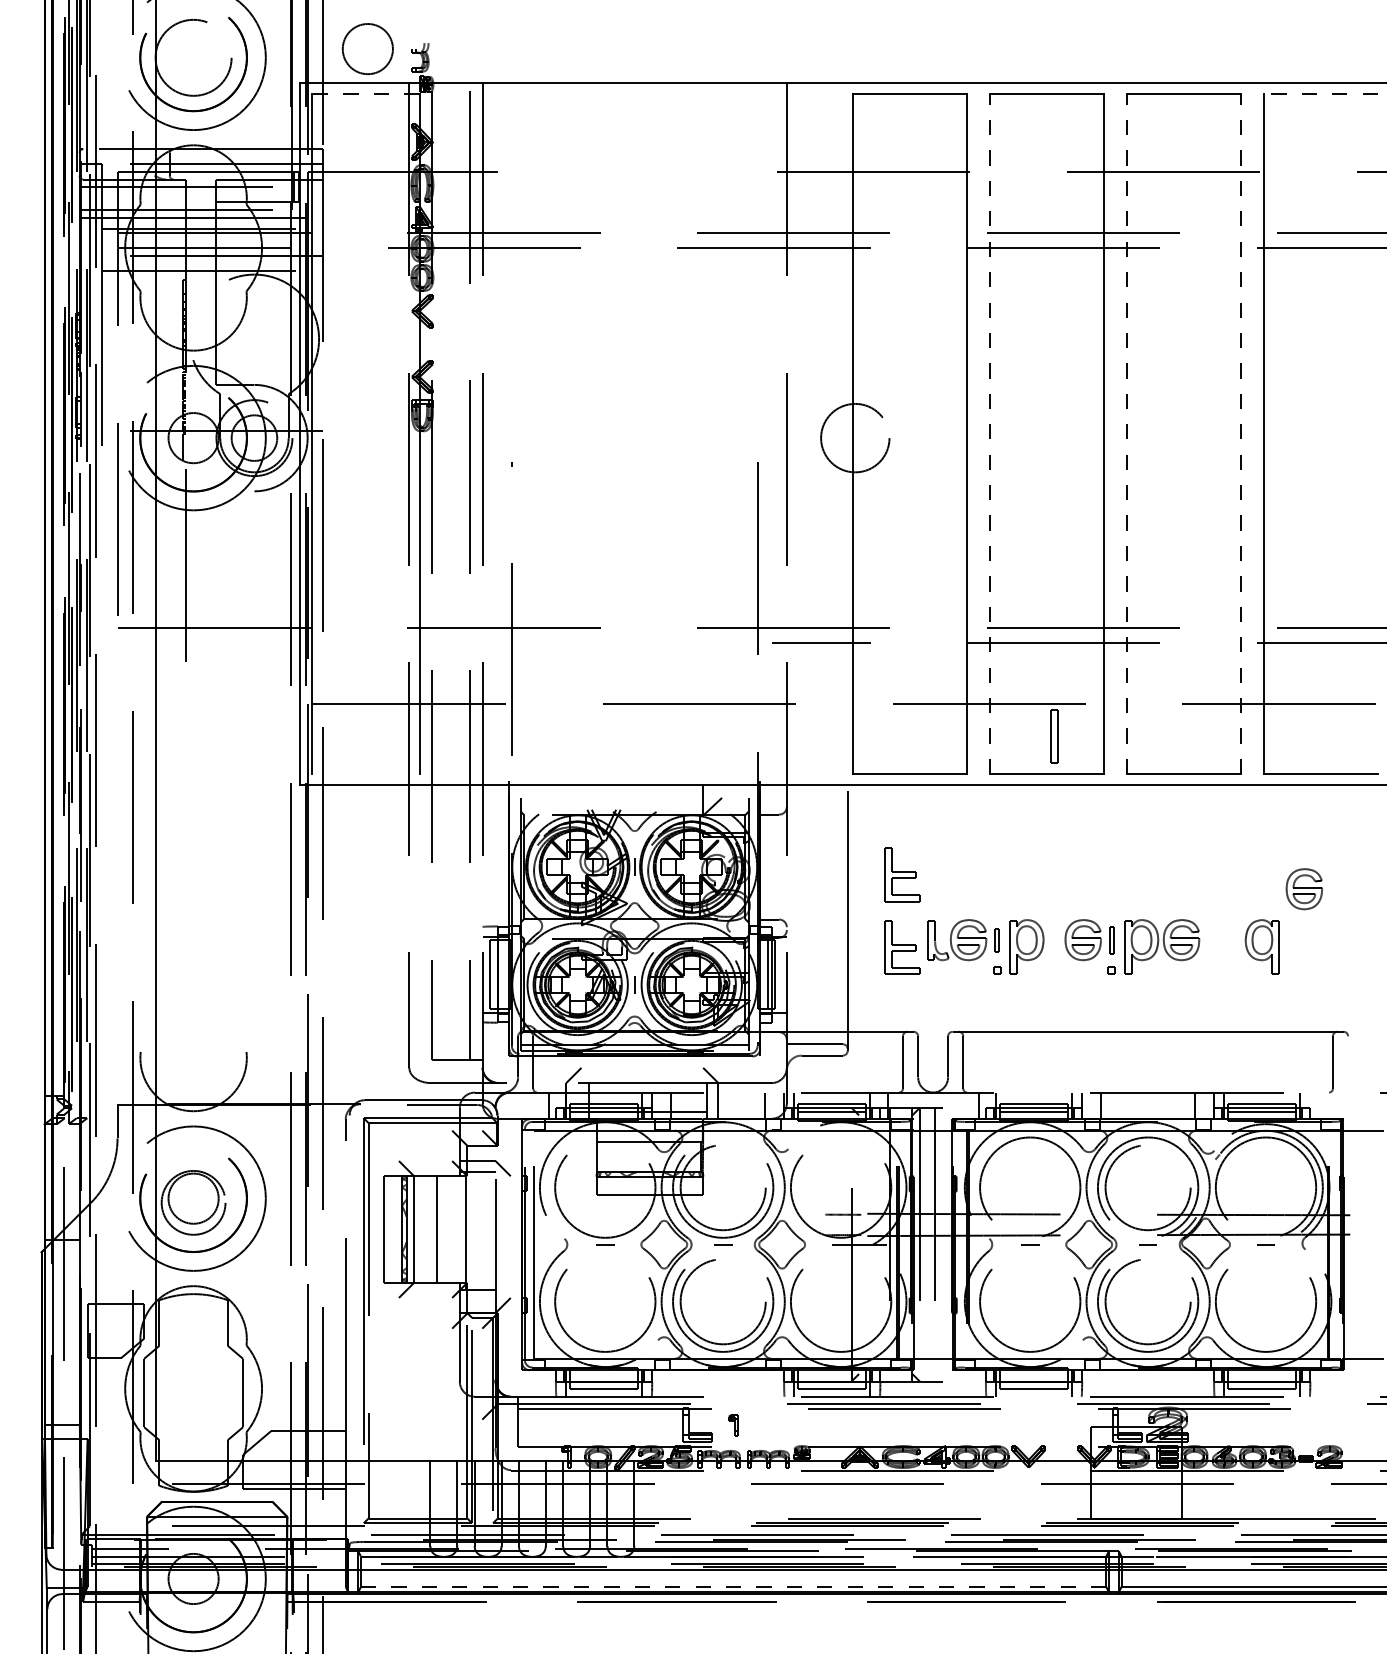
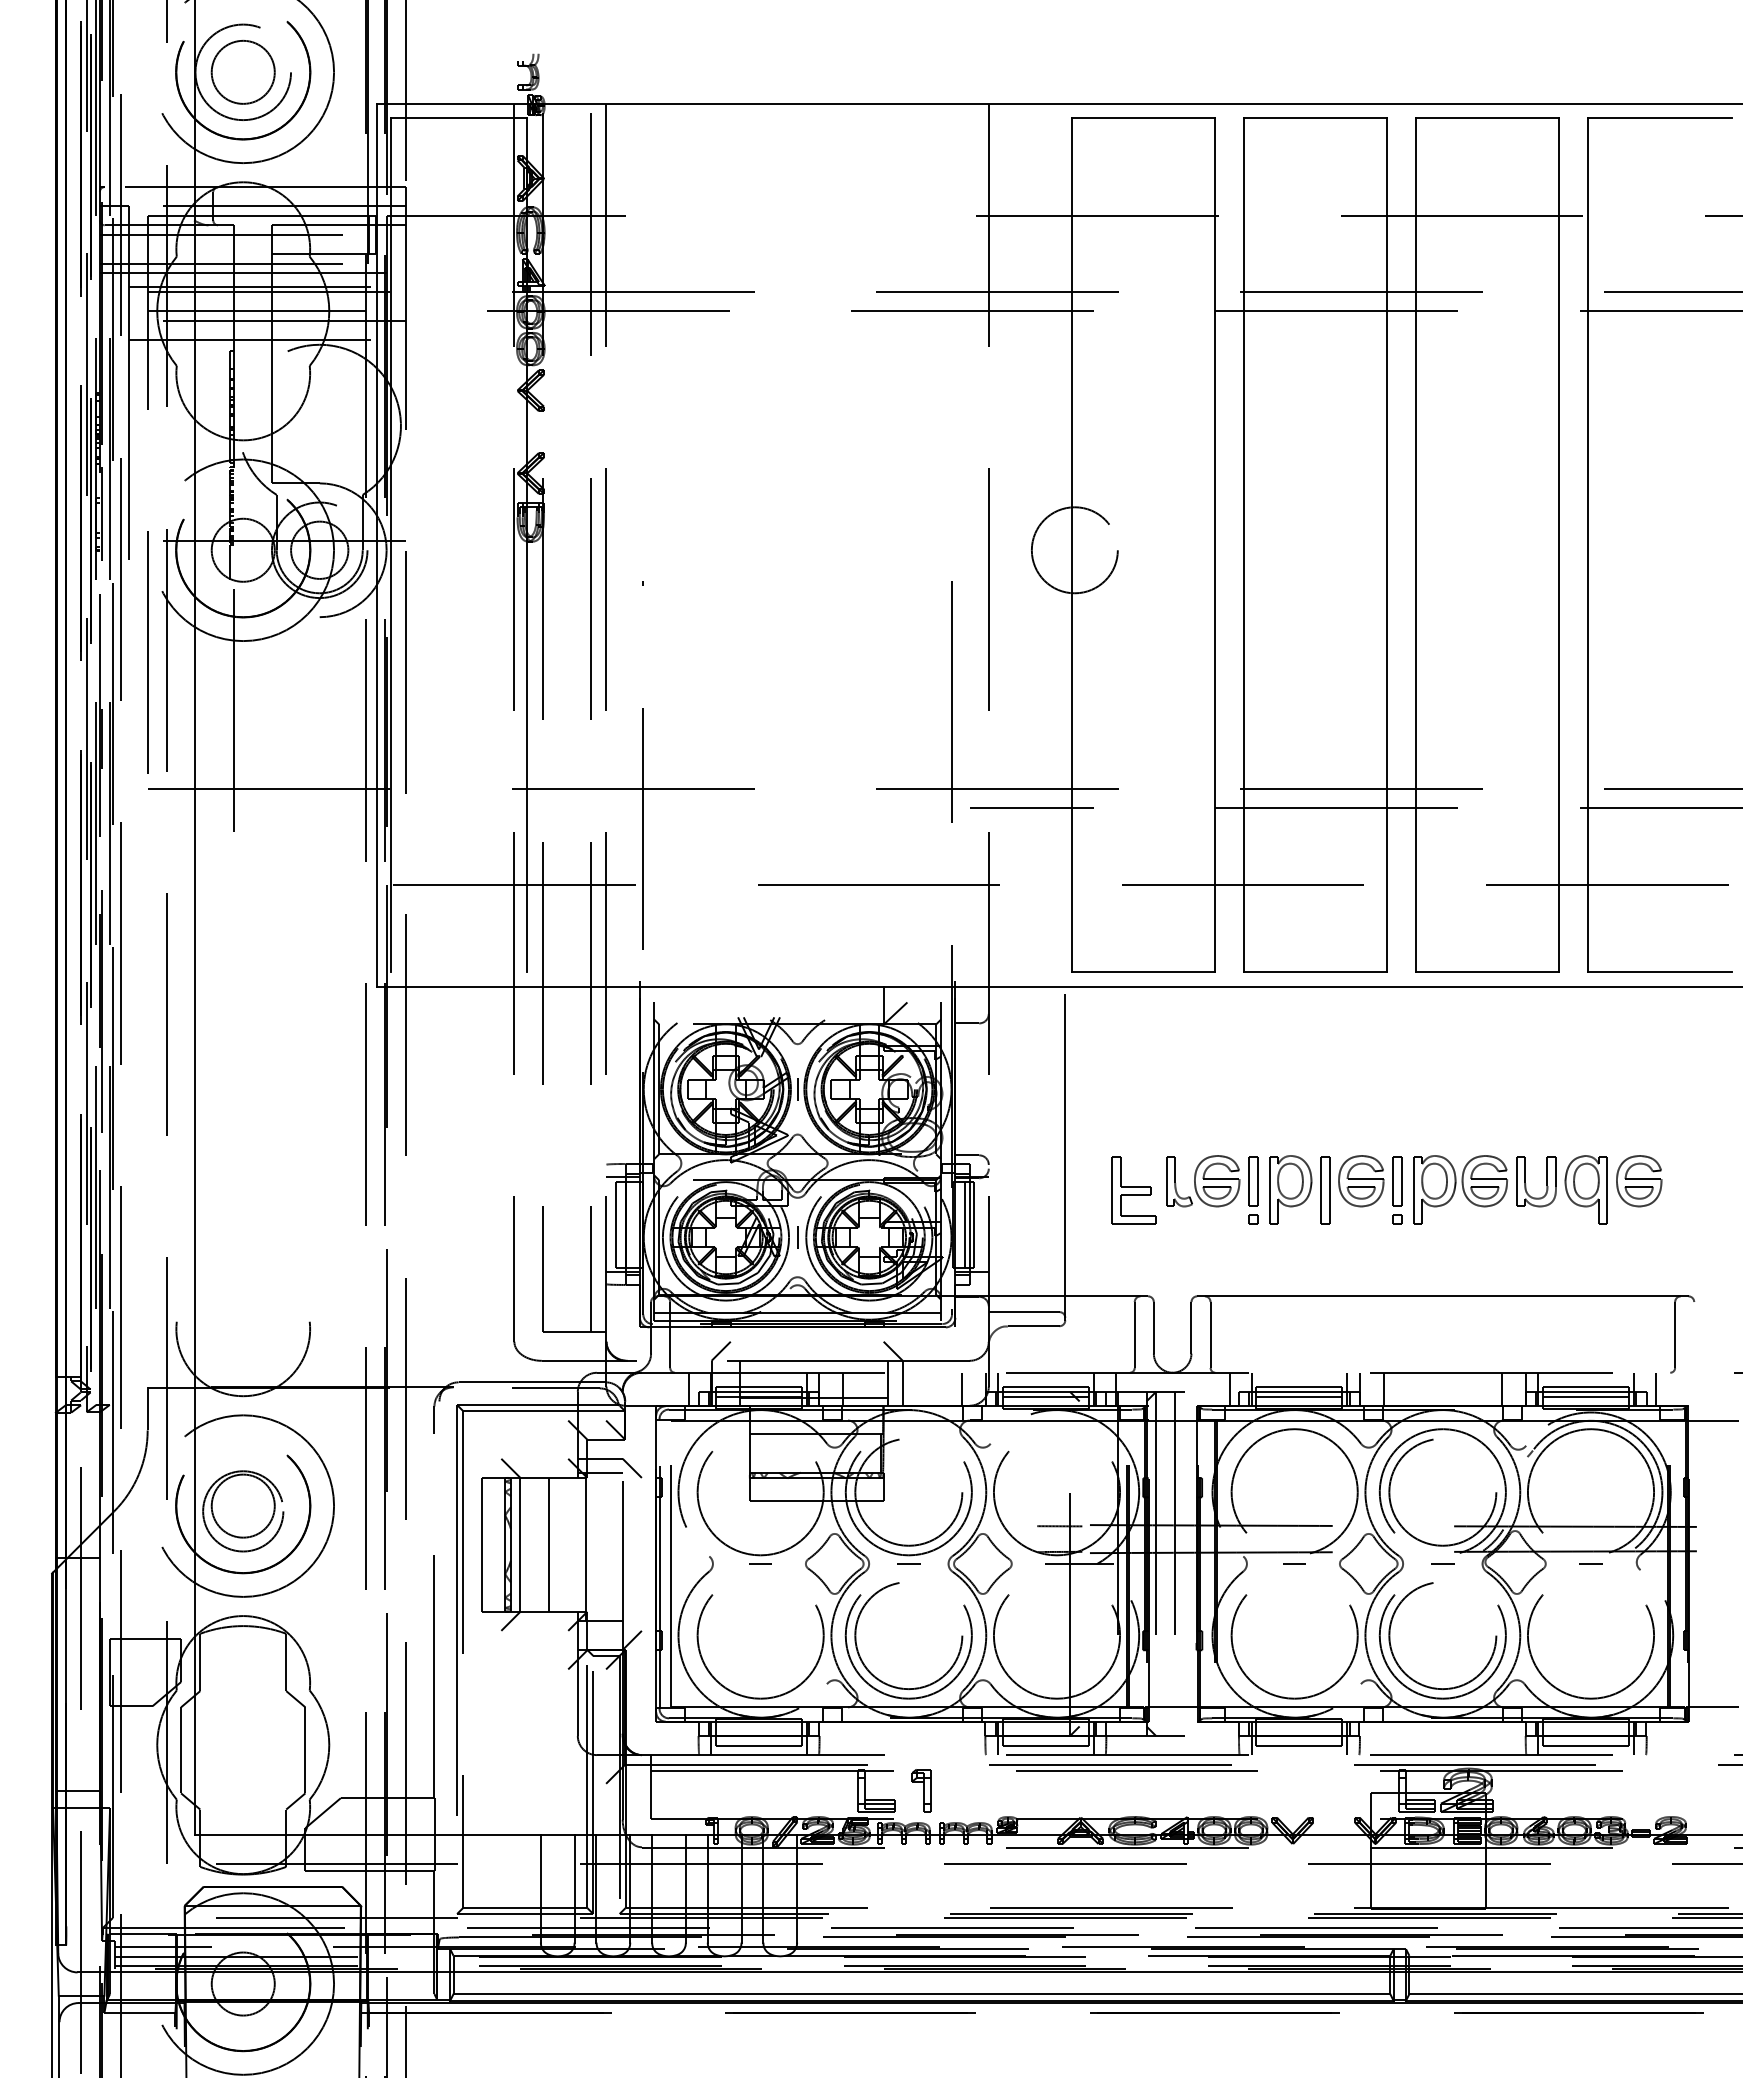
circle: (367, 49) -> (242, 72), moved
line: (365, 93) -> (459, 117), dashed -> solid
line: (1320, 93) -> (1659, 117), dashed -> solid
line: (990, 433) -> (1244, 544), dashed -> solid
line: (1127, 433) -> (1416, 544), dashed -> solid
line: (1240, 433) -> (1559, 544), dashed -> solid
part: (1054, 736) -> (1325, 1190), moved
part: (901, 875) -> (1133, 1099), removed
part: (1304, 889) -> (1639, 1181), moved
part: (997, 940) -> (1253, 1181), size x1.67
part: (1112, 940) -> (1397, 1181), size x1.43
part: (1230, 940) -> (1546, 1181), added
line: (1318, 1105) -> (1656, 1389), added
part: (733, 1424) -> (921, 1790), size x1.67
line: (733, 1587) -> (921, 1994), dashed -> solid

